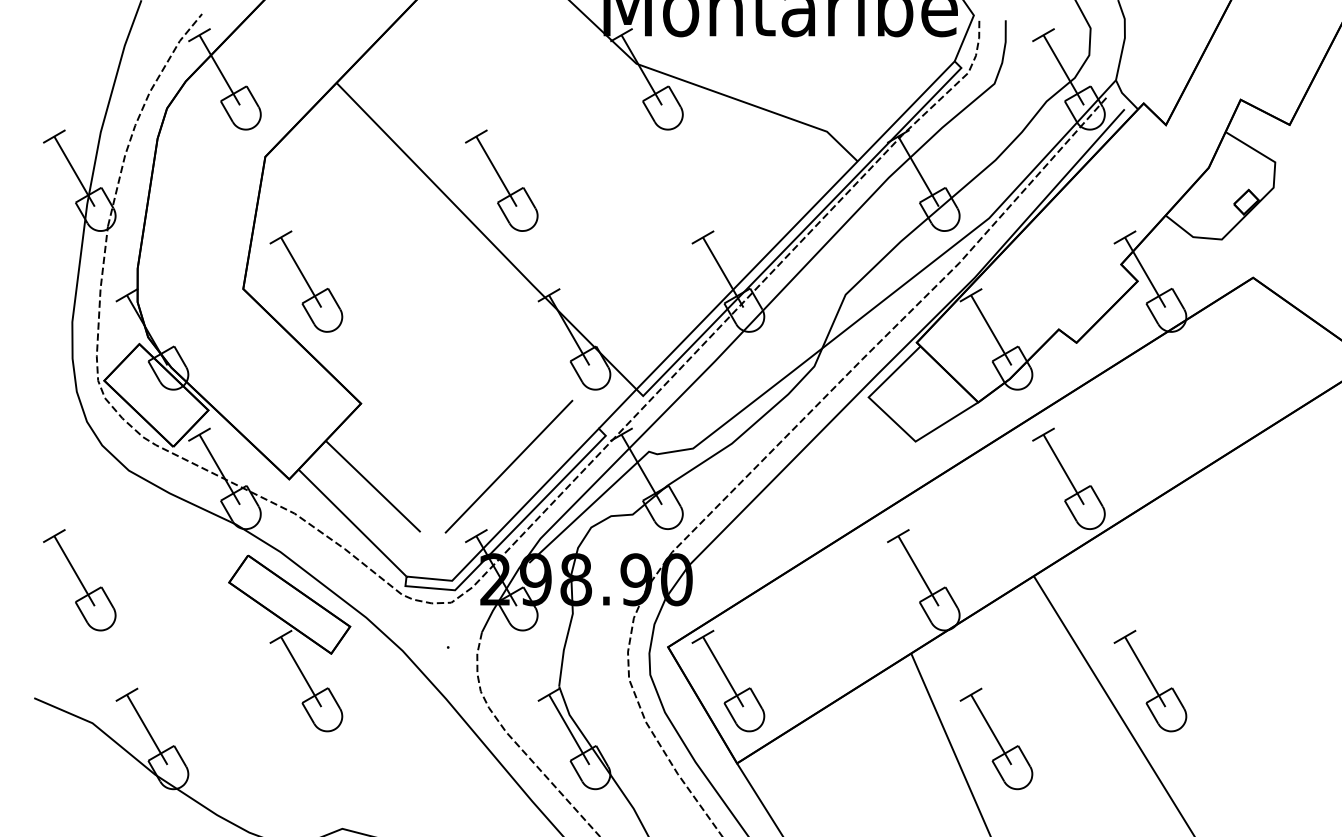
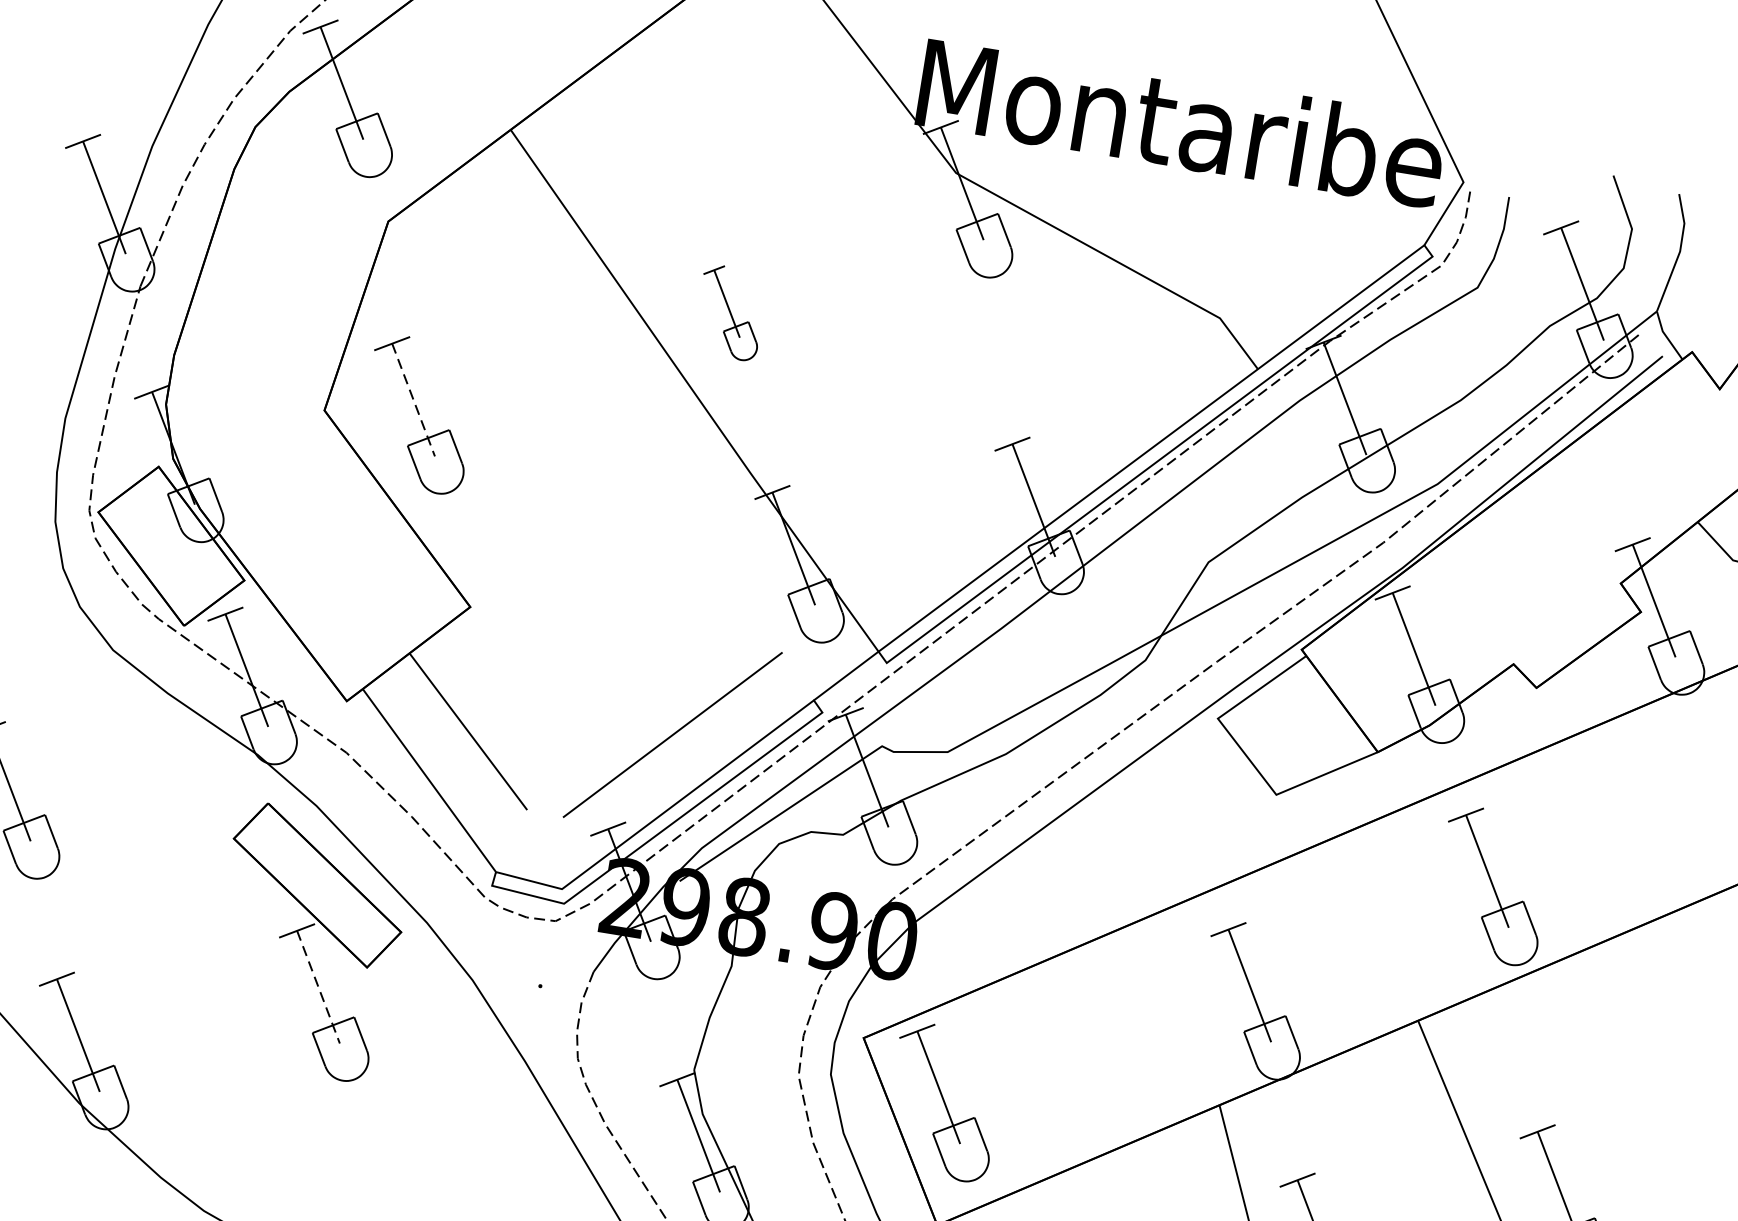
part: (501, 180) -> (729, 312), size x0.6
line: (301, 272) -> (413, 400), solid -> dashed
line: (301, 672) -> (318, 988), solid -> dashed

